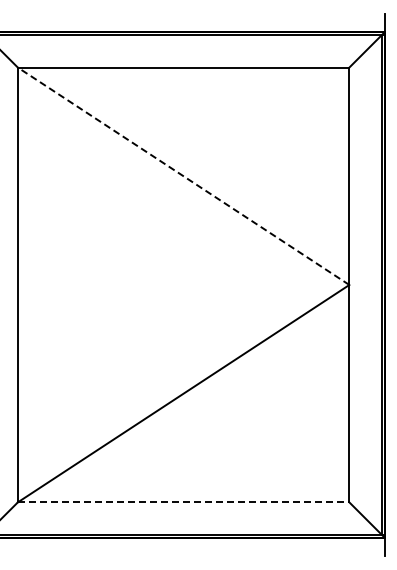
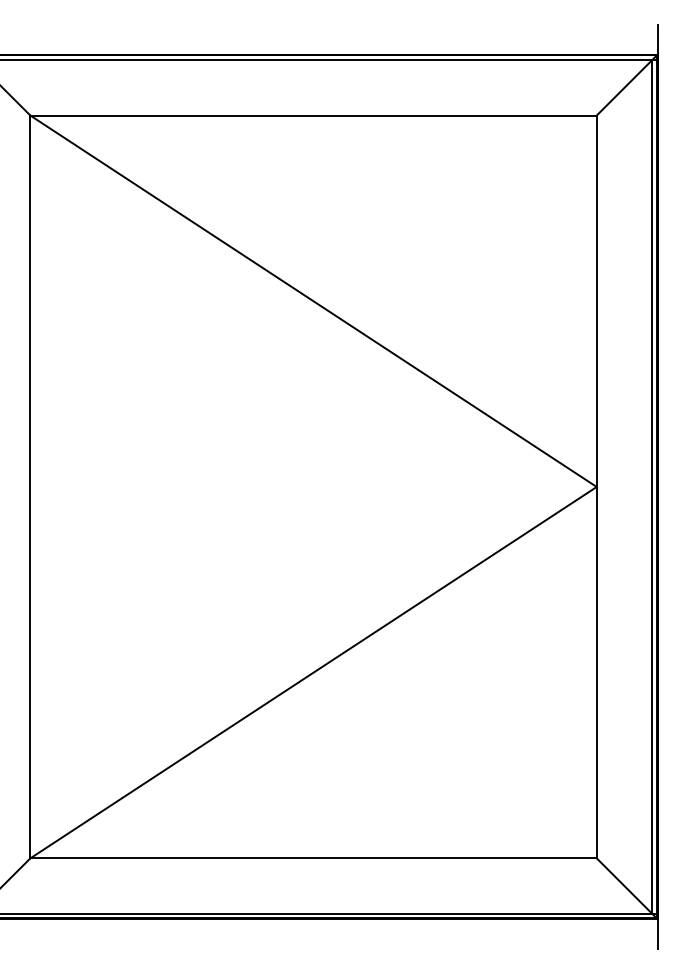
line: (183, 176) -> (313, 301), dashed -> solid
line: (183, 502) -> (313, 858), dashed -> solid

